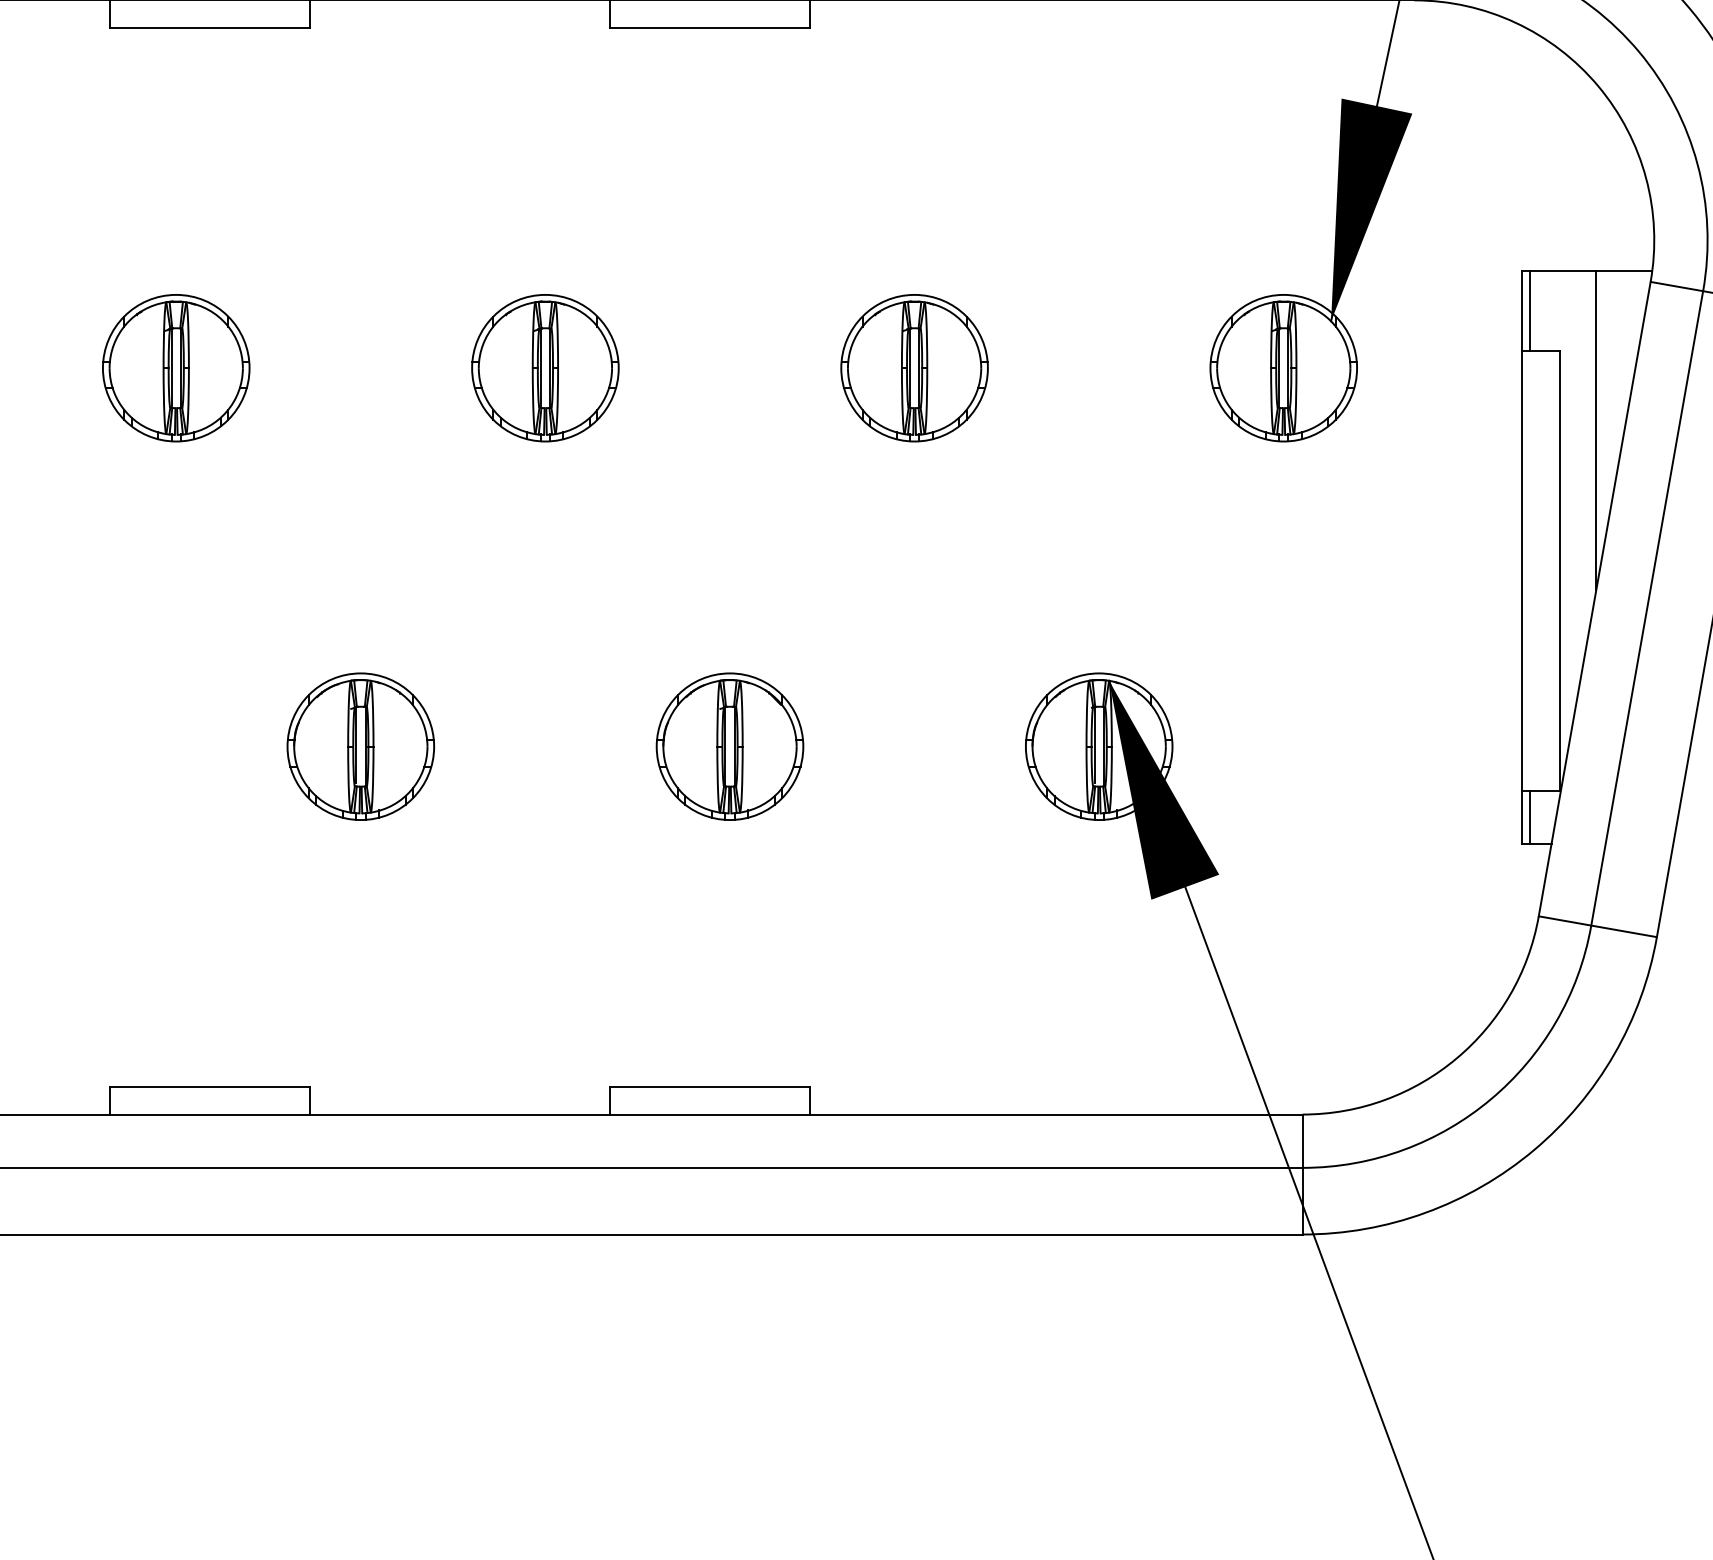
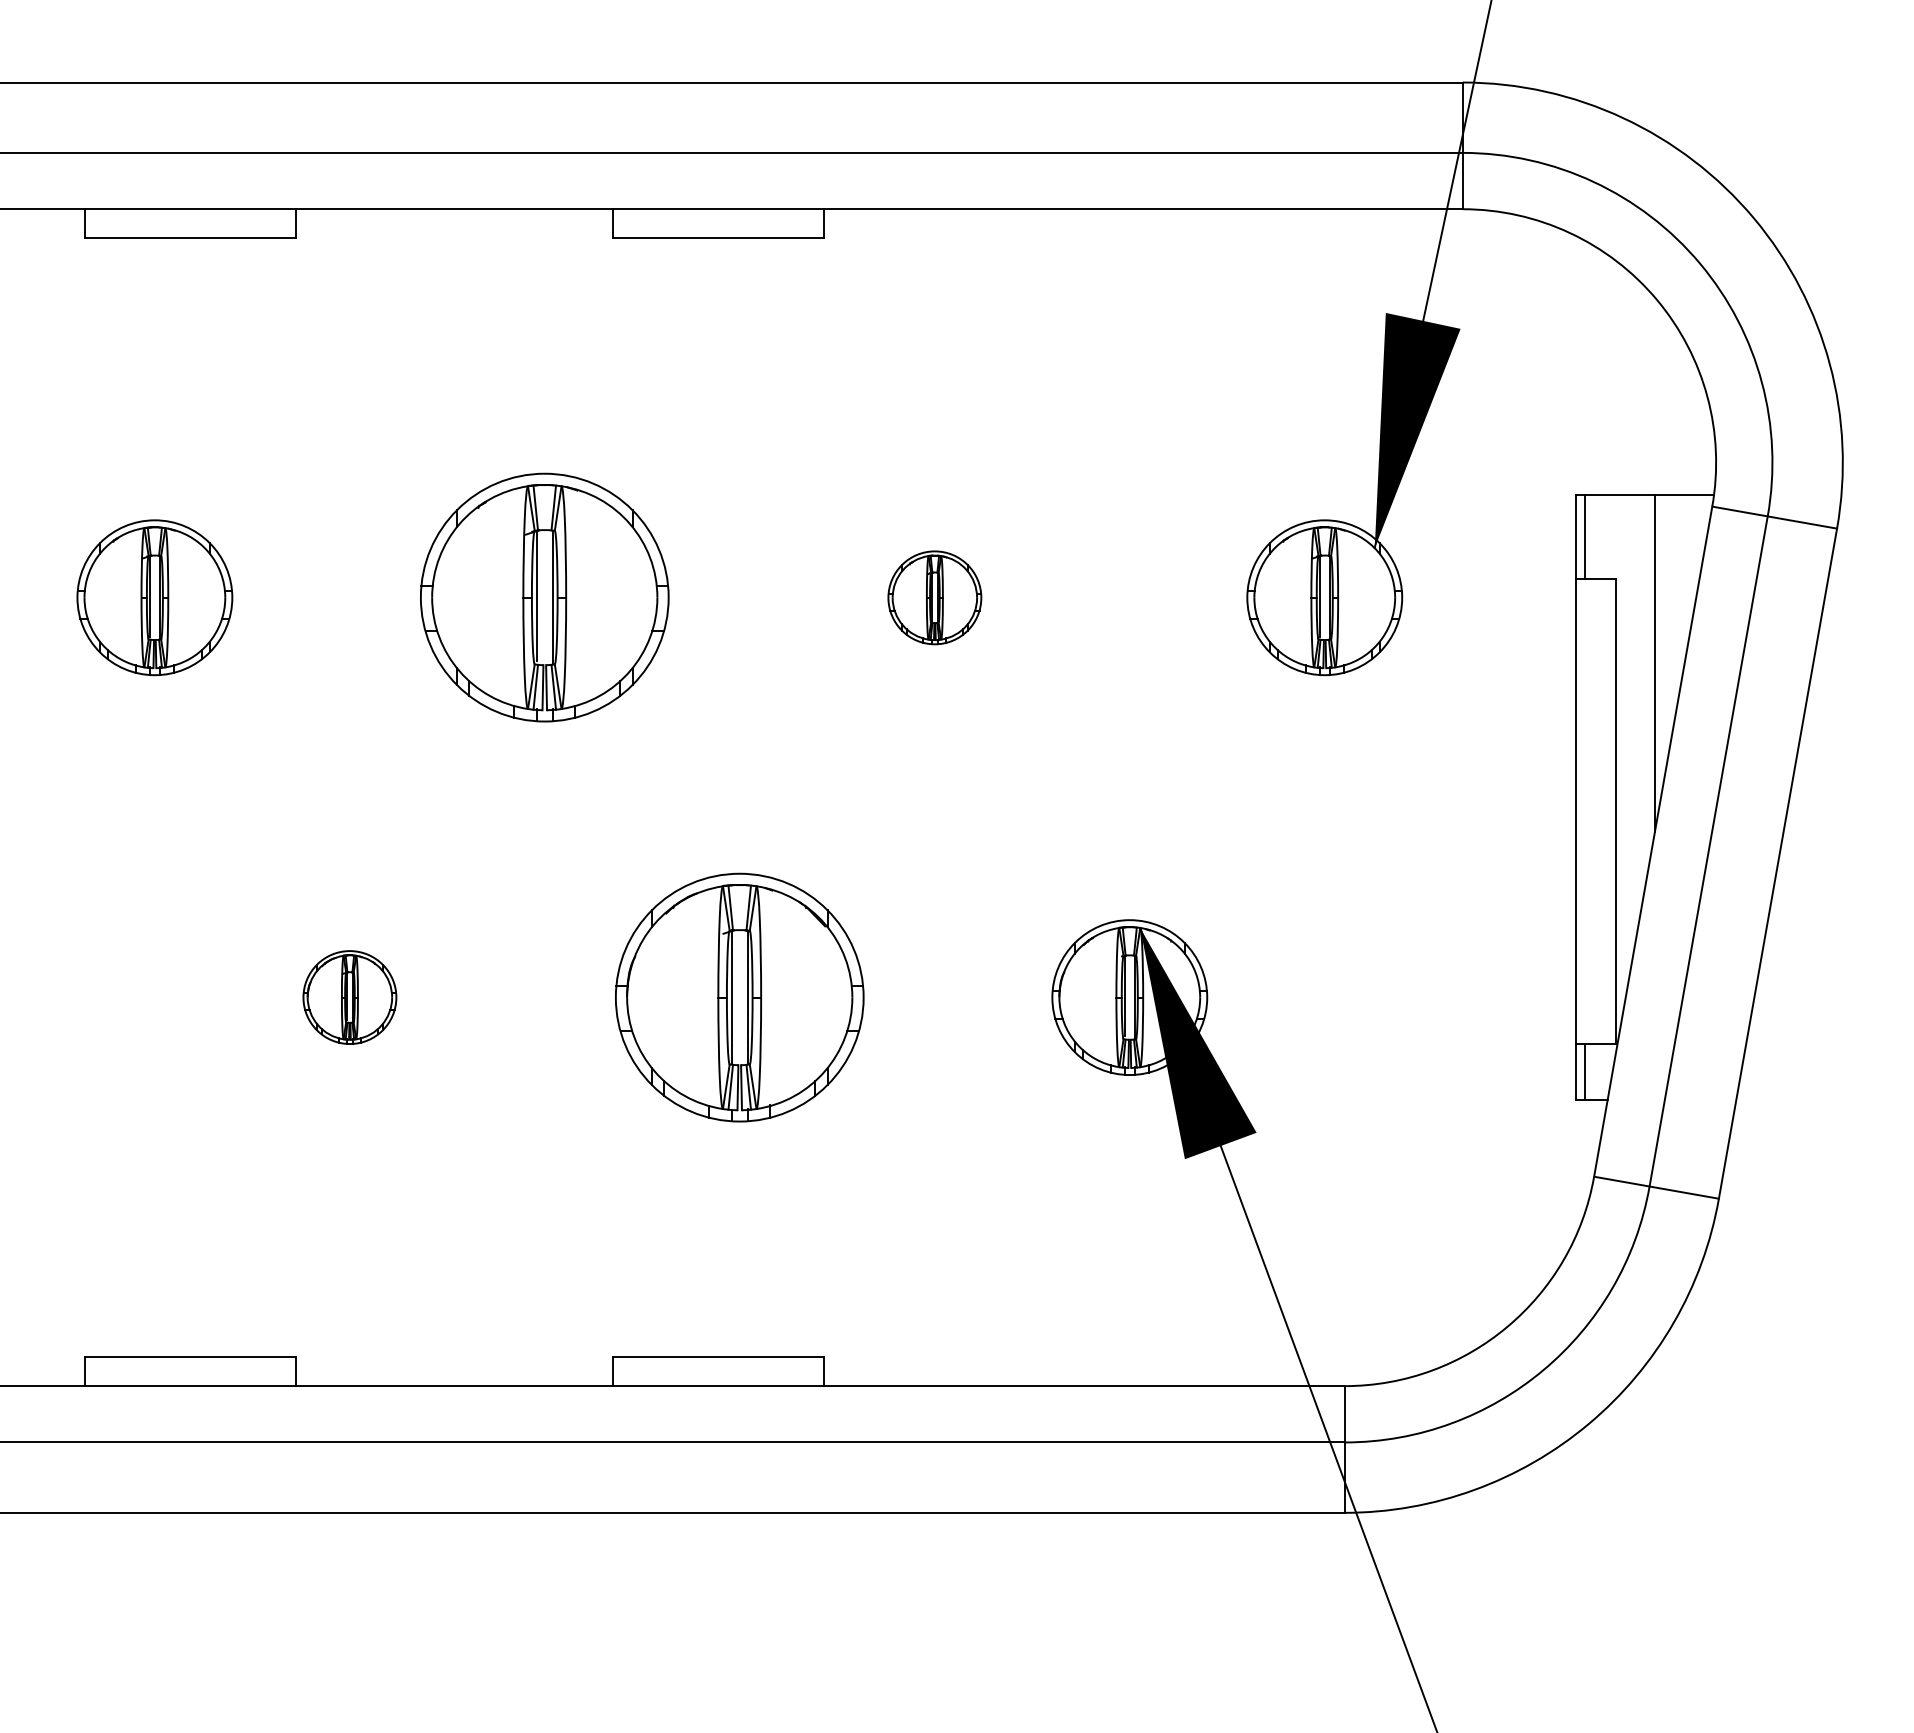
part: (545, 367) -> (544, 597), size x1.6
part: (914, 367) -> (934, 597), size x0.6
part: (360, 746) -> (349, 997), size x0.6
part: (729, 746) -> (739, 997), size x1.6

